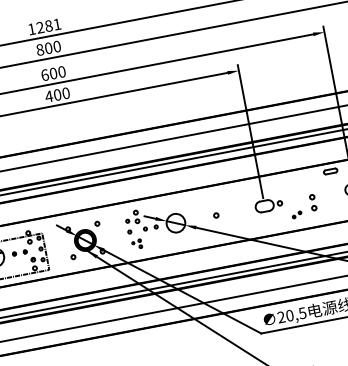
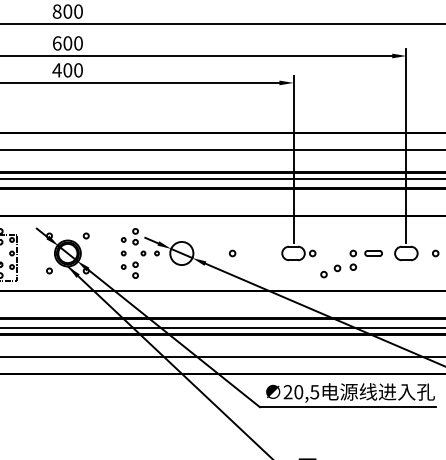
part: (330, 171) -> (373, 253), moved
part: (296, 214) -> (330, 271), size x1.67
part: (136, 243) -> (129, 269), size x1.43

